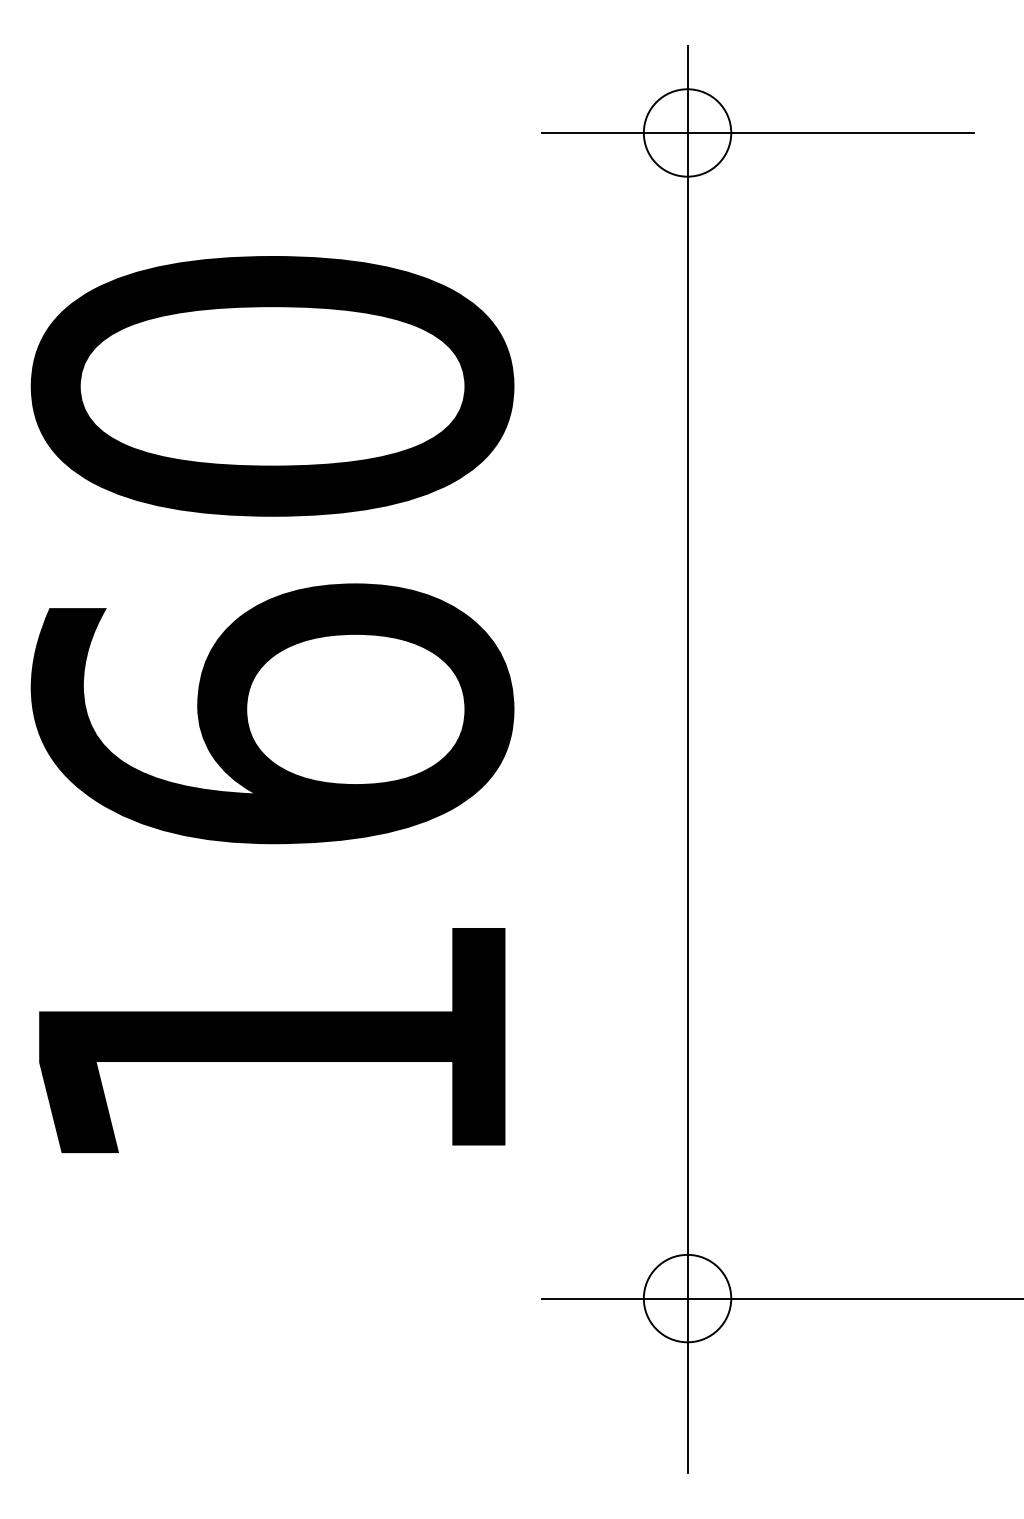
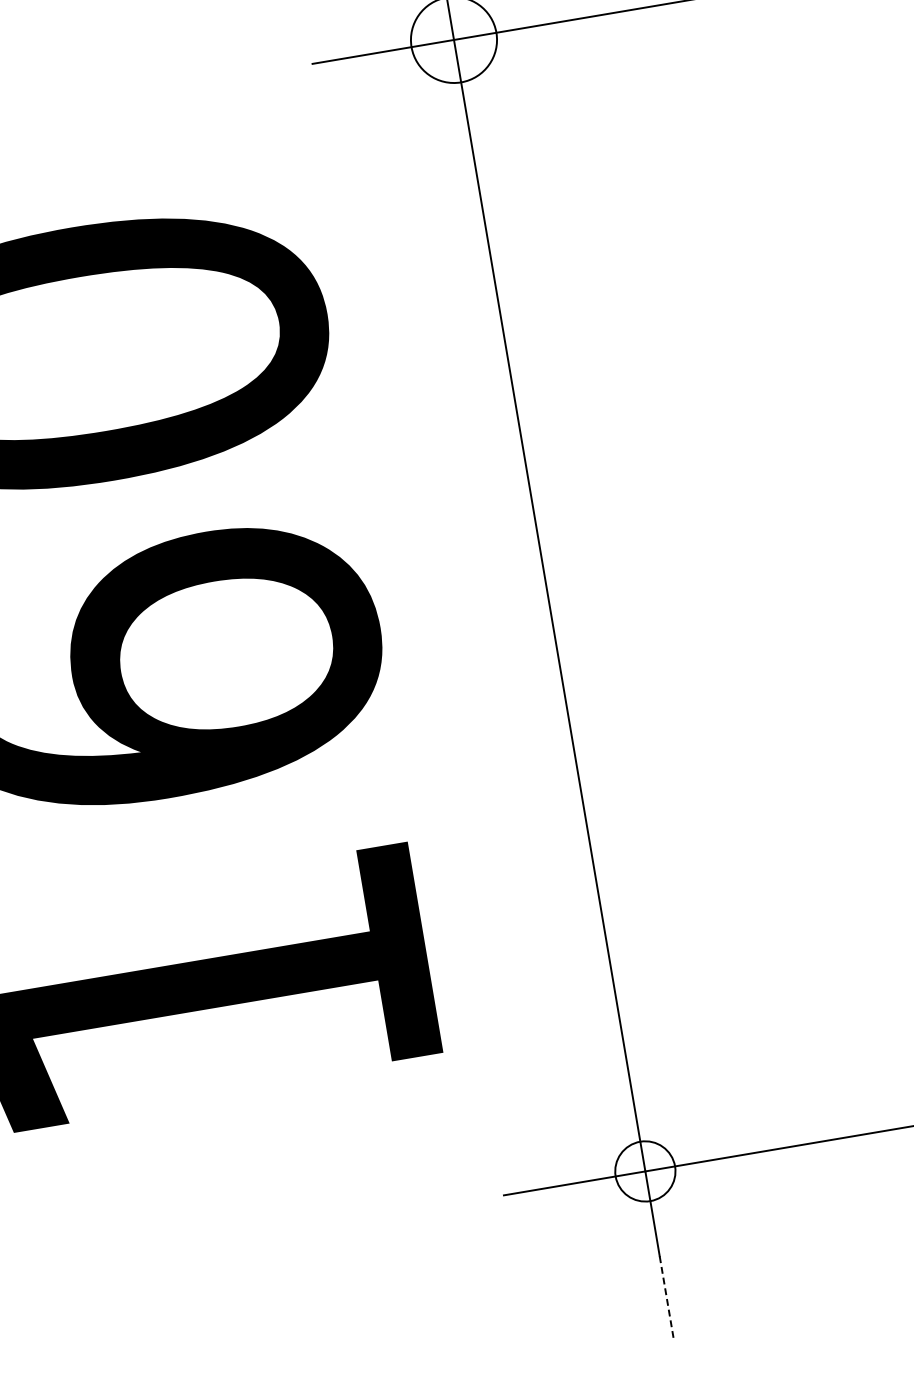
circle: (687, 1298) -> (645, 1171), size x0.7
line: (687, 1429) -> (666, 1298), solid -> dashed

